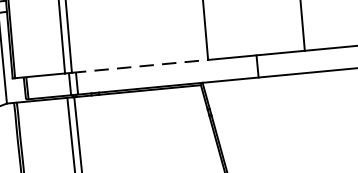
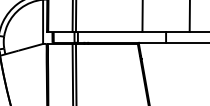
line: (140, 67) -> (109, 32), dashed -> solid

